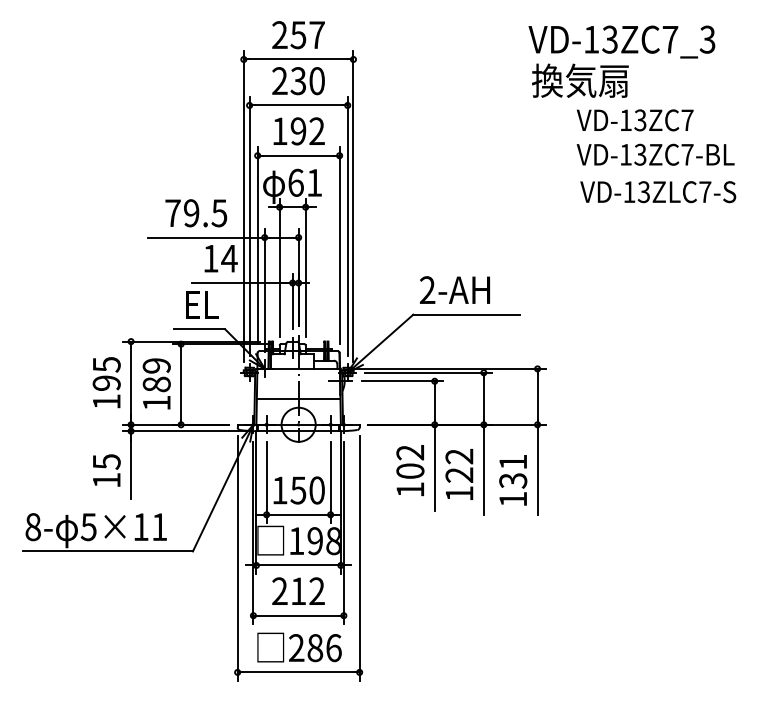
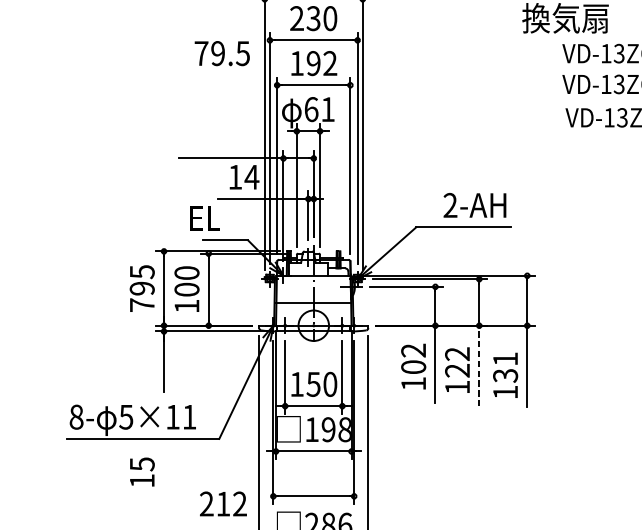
text: (196, 213) -> (222, 53), moved
text: (454, 289) -> (474, 204), moved
text: (202, 304) -> (205, 218), moved
text: (156, 375) -> (186, 281), 189 -> 100
text: (106, 401) -> (142, 304), 195 -> 795
line: (483, 469) -> (478, 365), solid -> dashed
text: (106, 470) -> (142, 472), moved
text: (298, 590) -> (223, 503), moved

